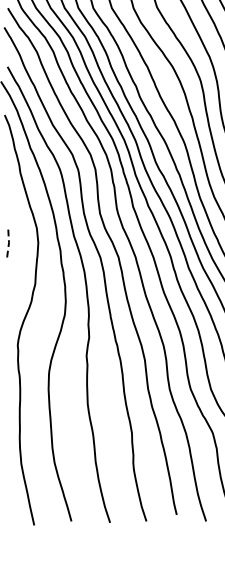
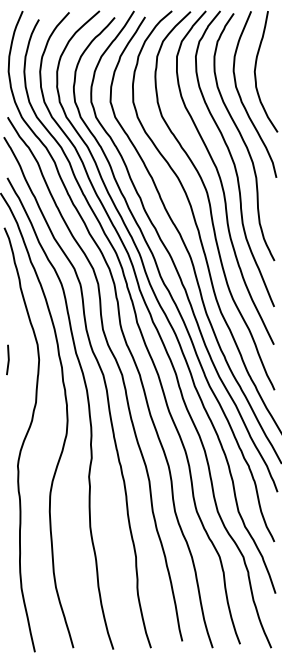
line: (8, 242) -> (8, 359), dashed -> solid

